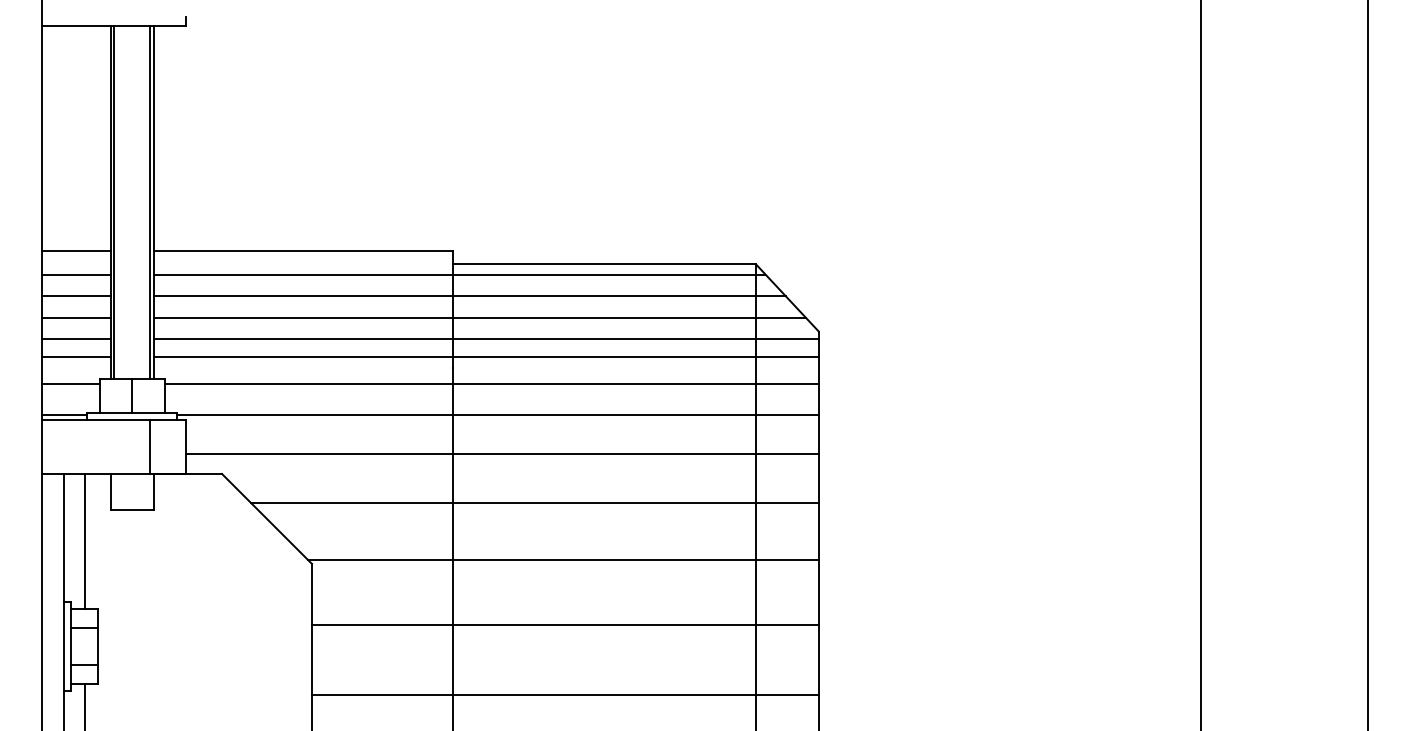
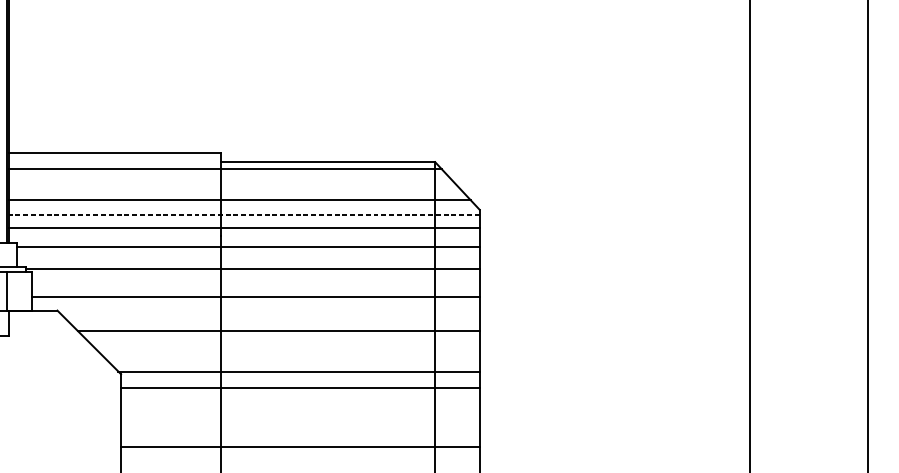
line: (469, 296) -> (232, 185), removed
line: (485, 339) -> (243, 215), solid -> dashed
line: (564, 625) -> (299, 388), moved
line: (564, 695) -> (299, 446), moved

